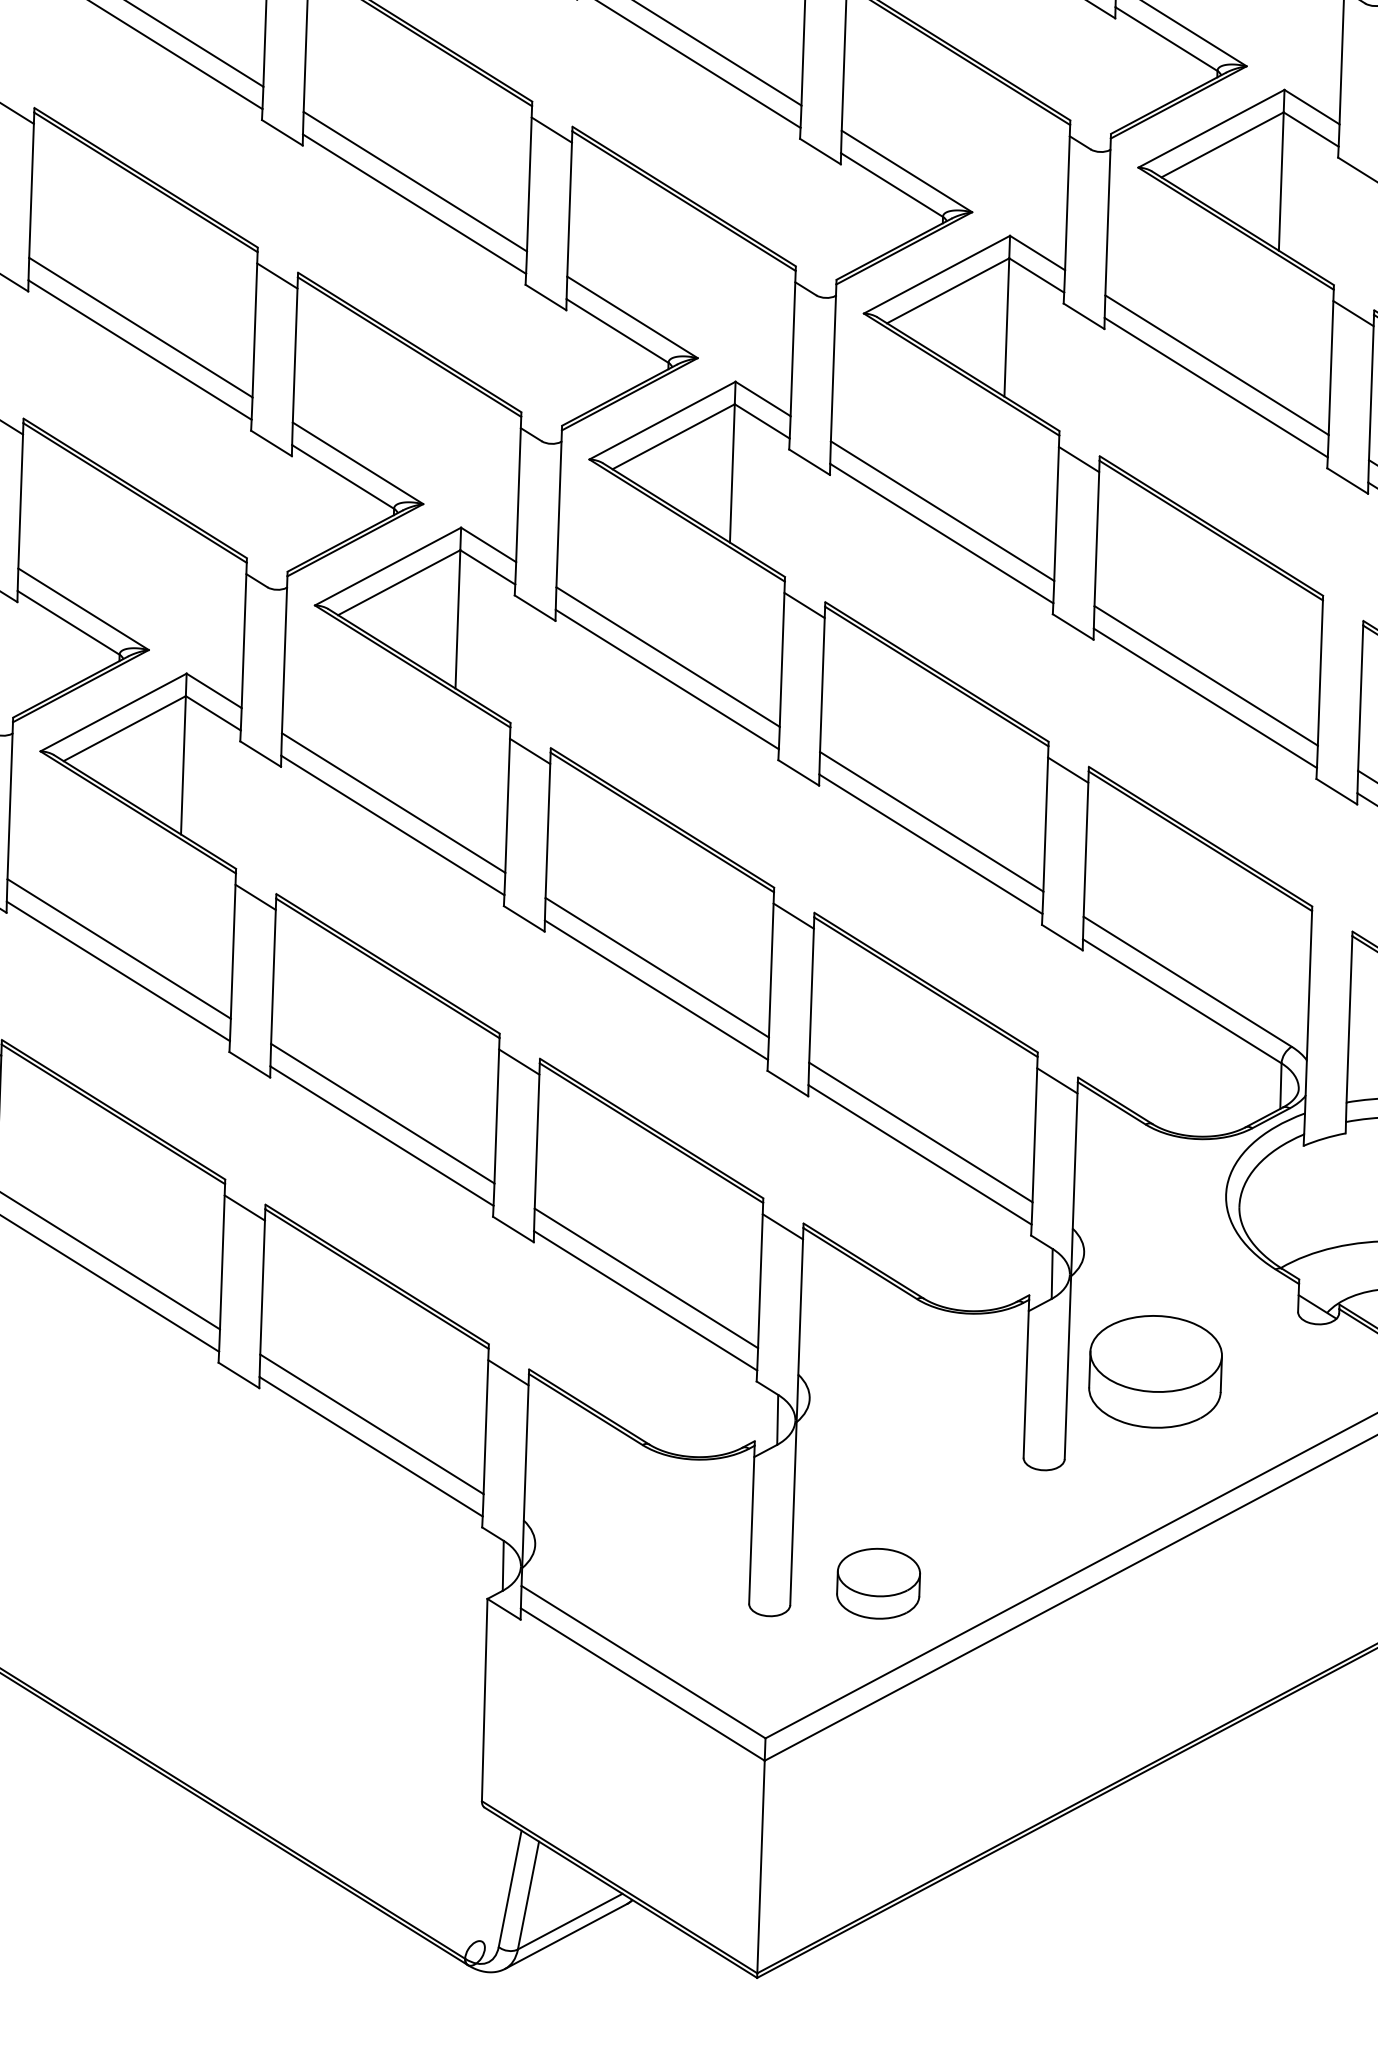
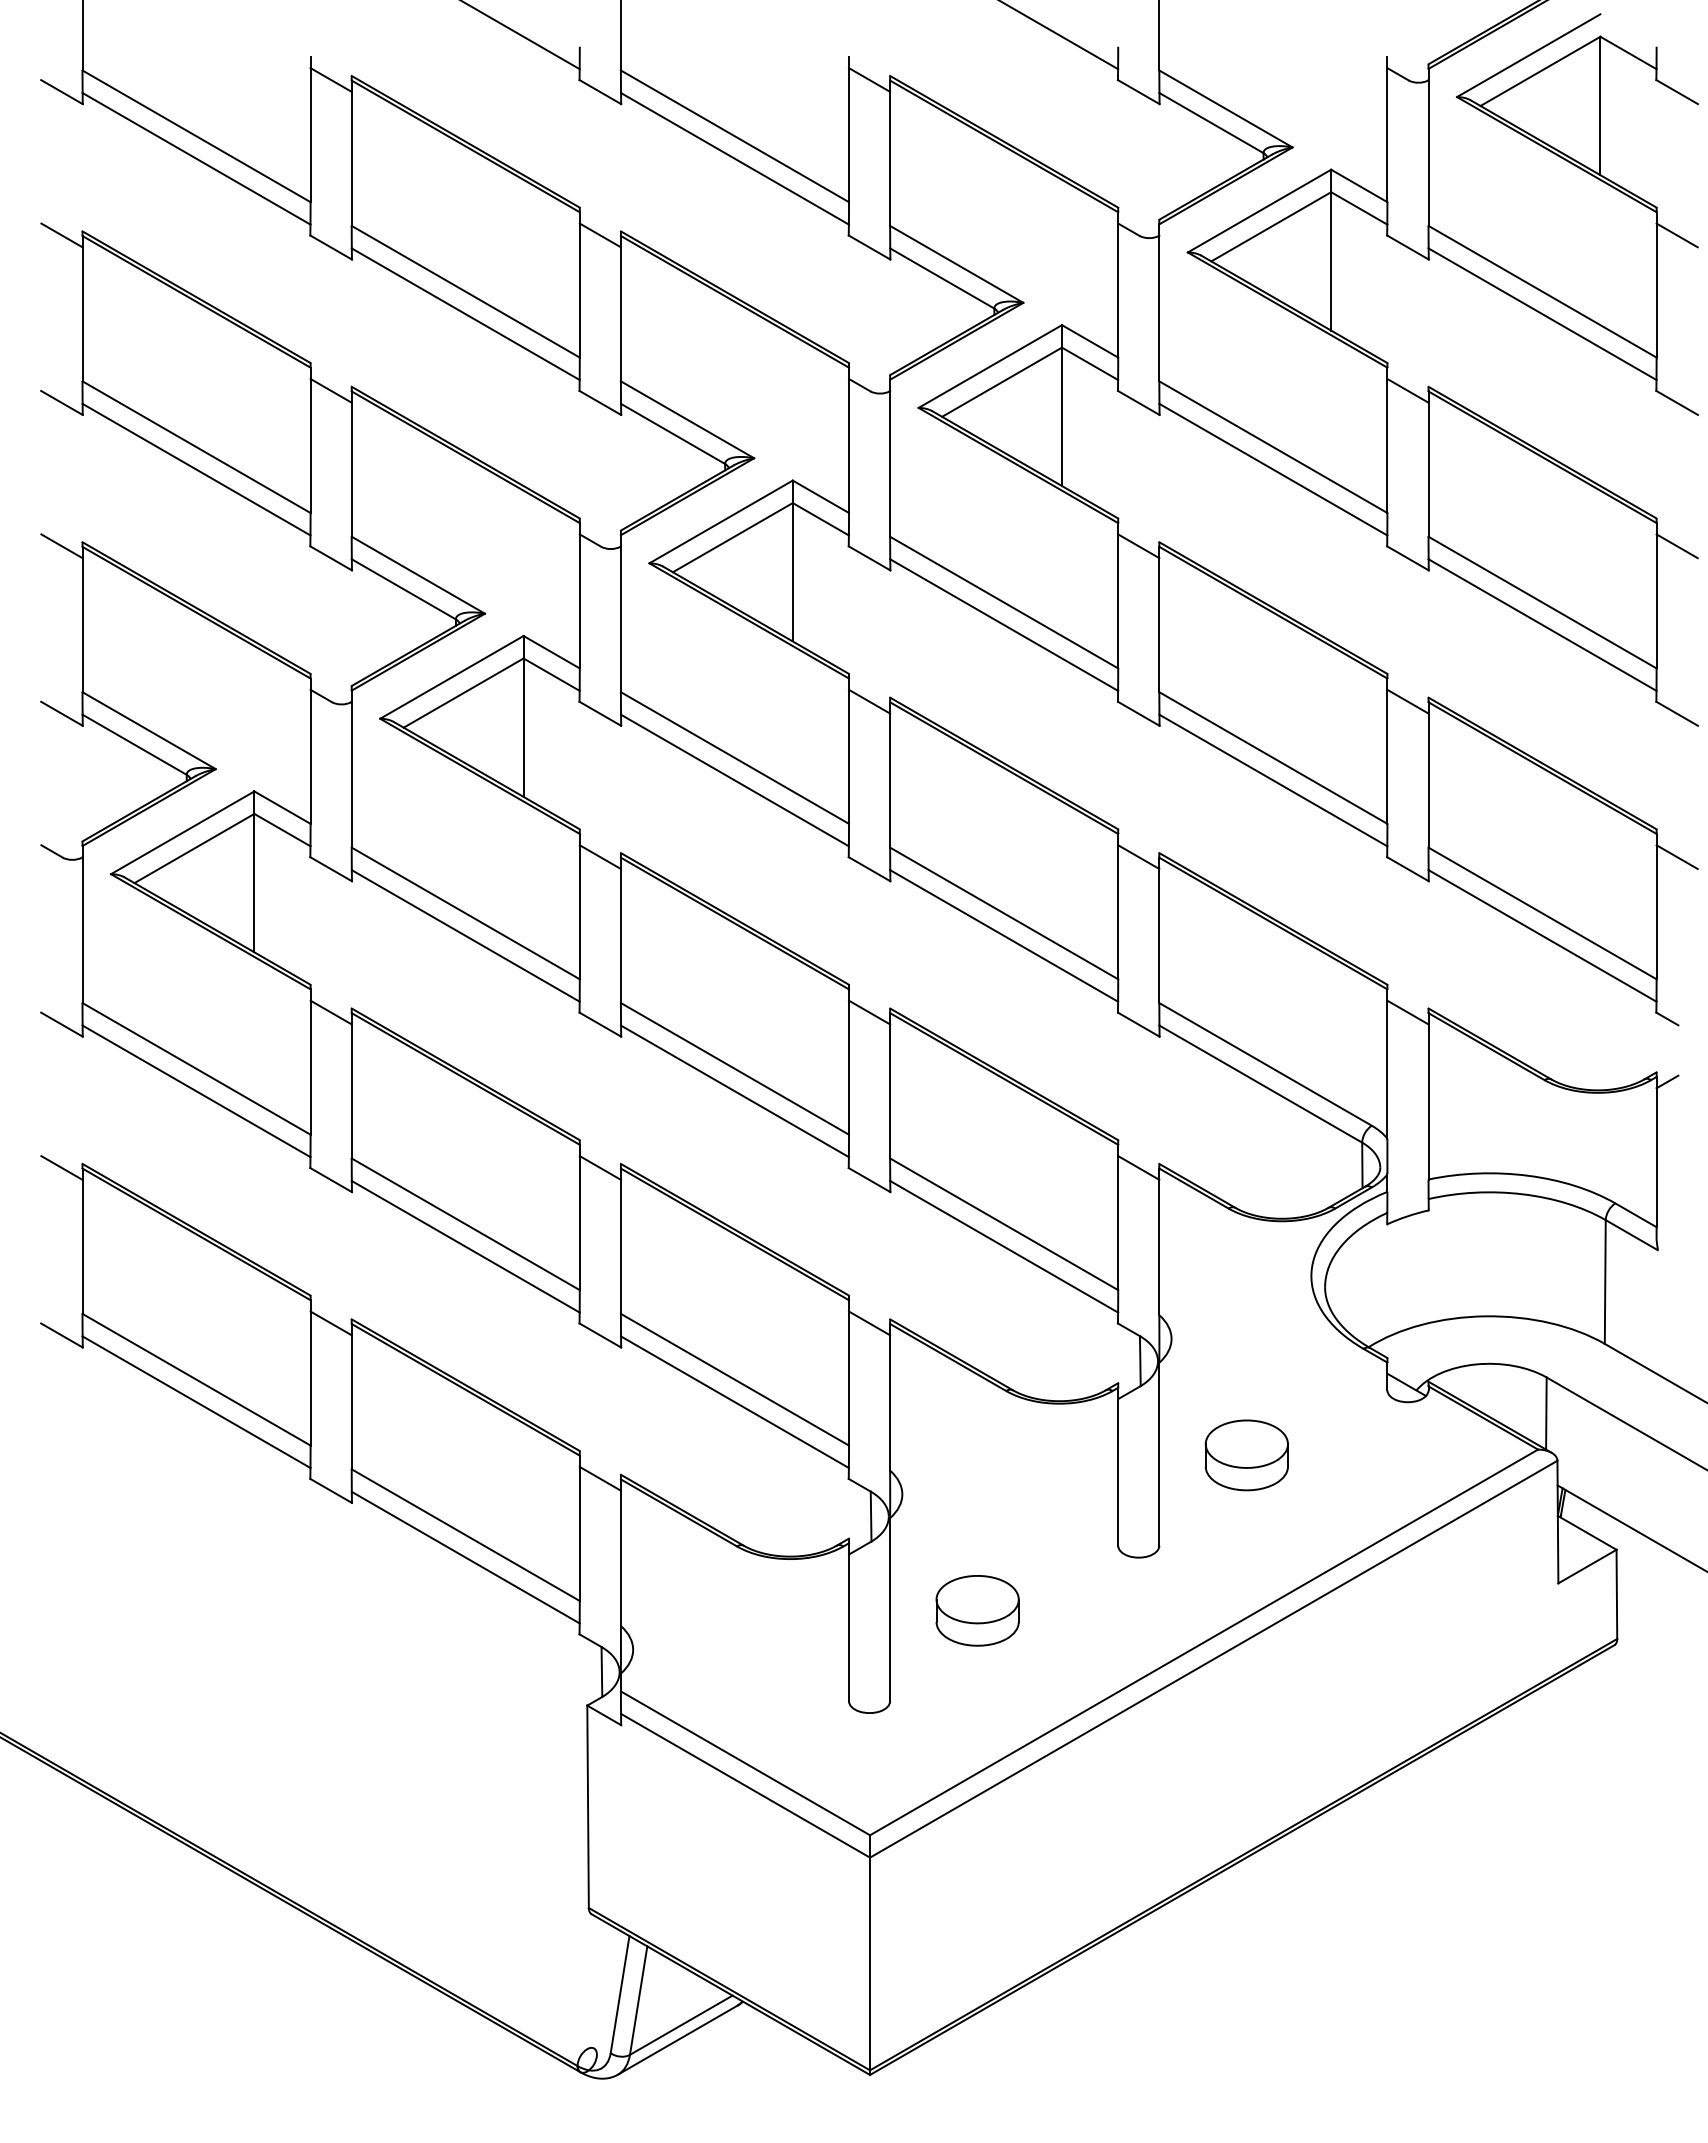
line: (1342, 624) -> (1407, 701), added
line: (1331, 934) -> (1407, 1012), added
part: (1154, 1371) -> (1246, 1455), size x0.62
part: (878, 1583) -> (977, 1610), moved

